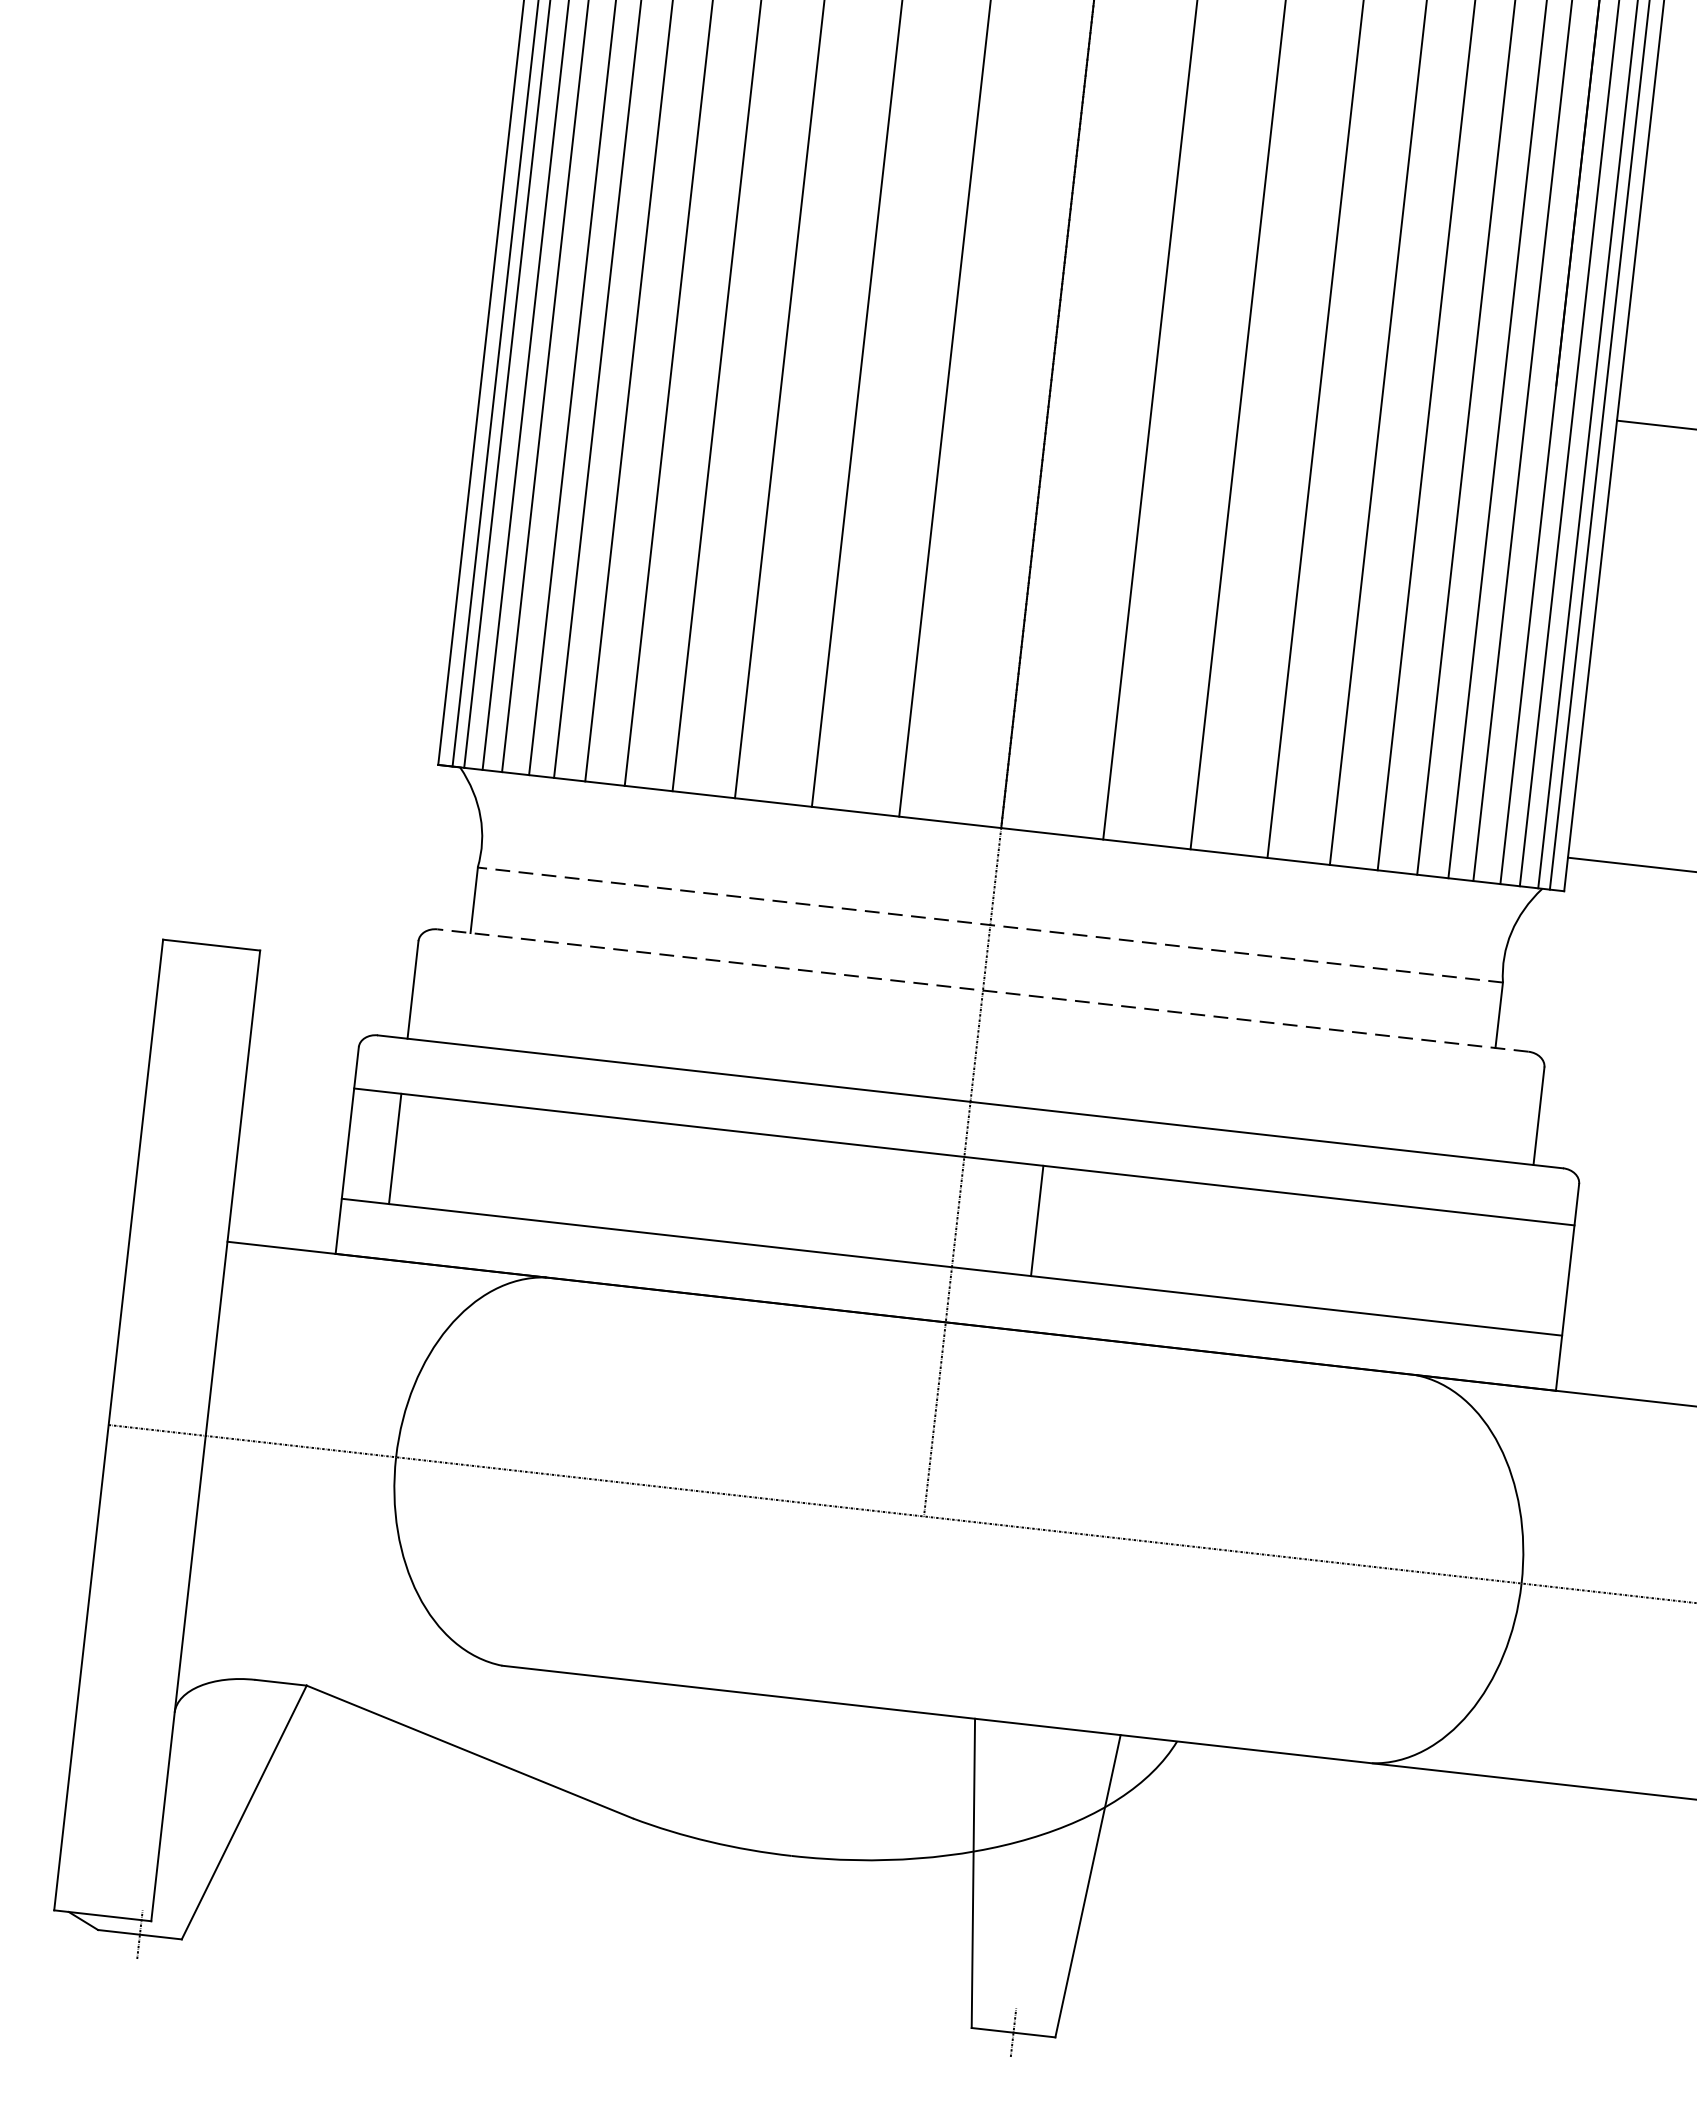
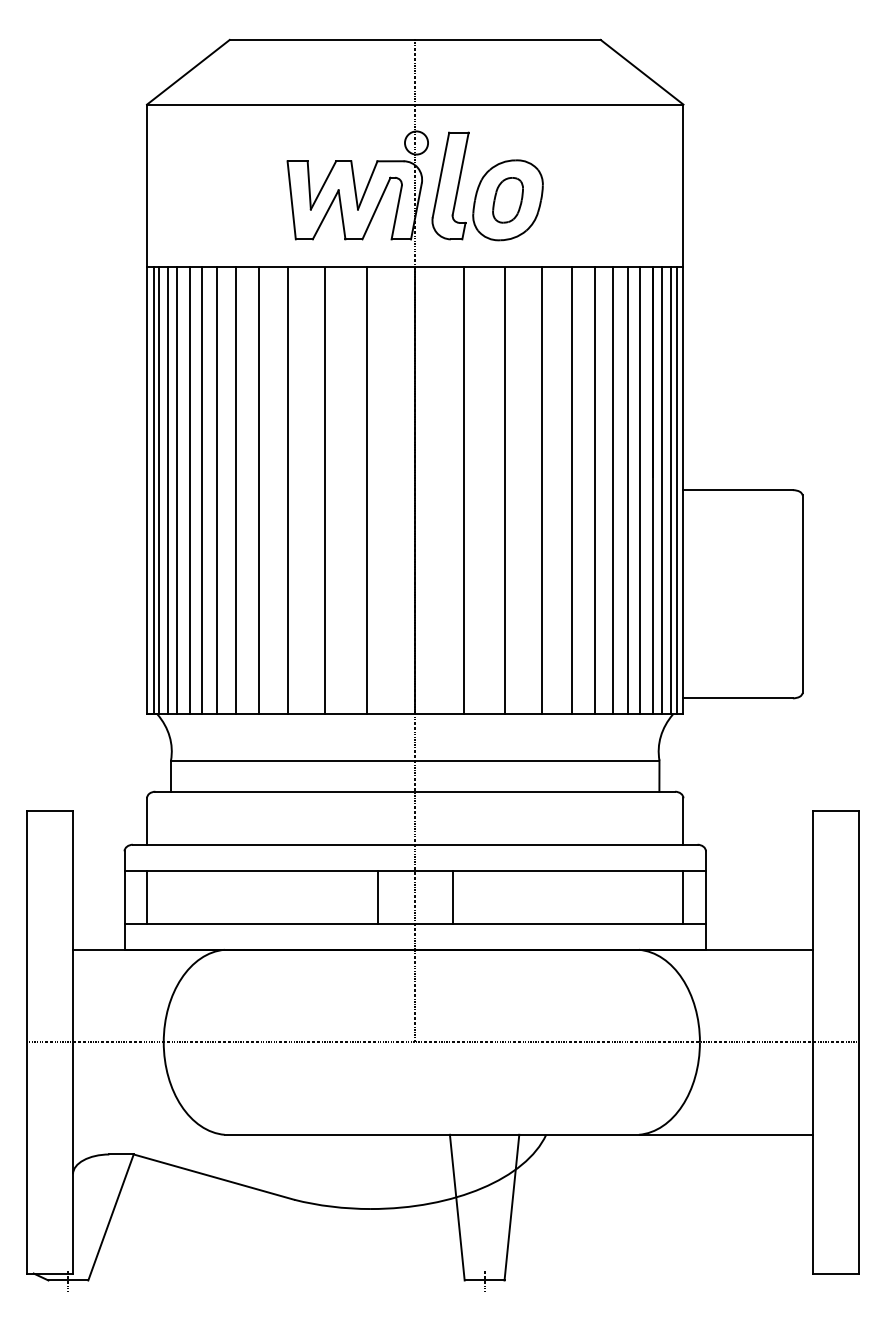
line: (988, 924) -> (414, 760), dashed -> solid
line: (983, 990) -> (415, 791), dashed -> solid
line: (878, 1203) -> (377, 897), added
line: (1521, 1275) -> (683, 897), added

